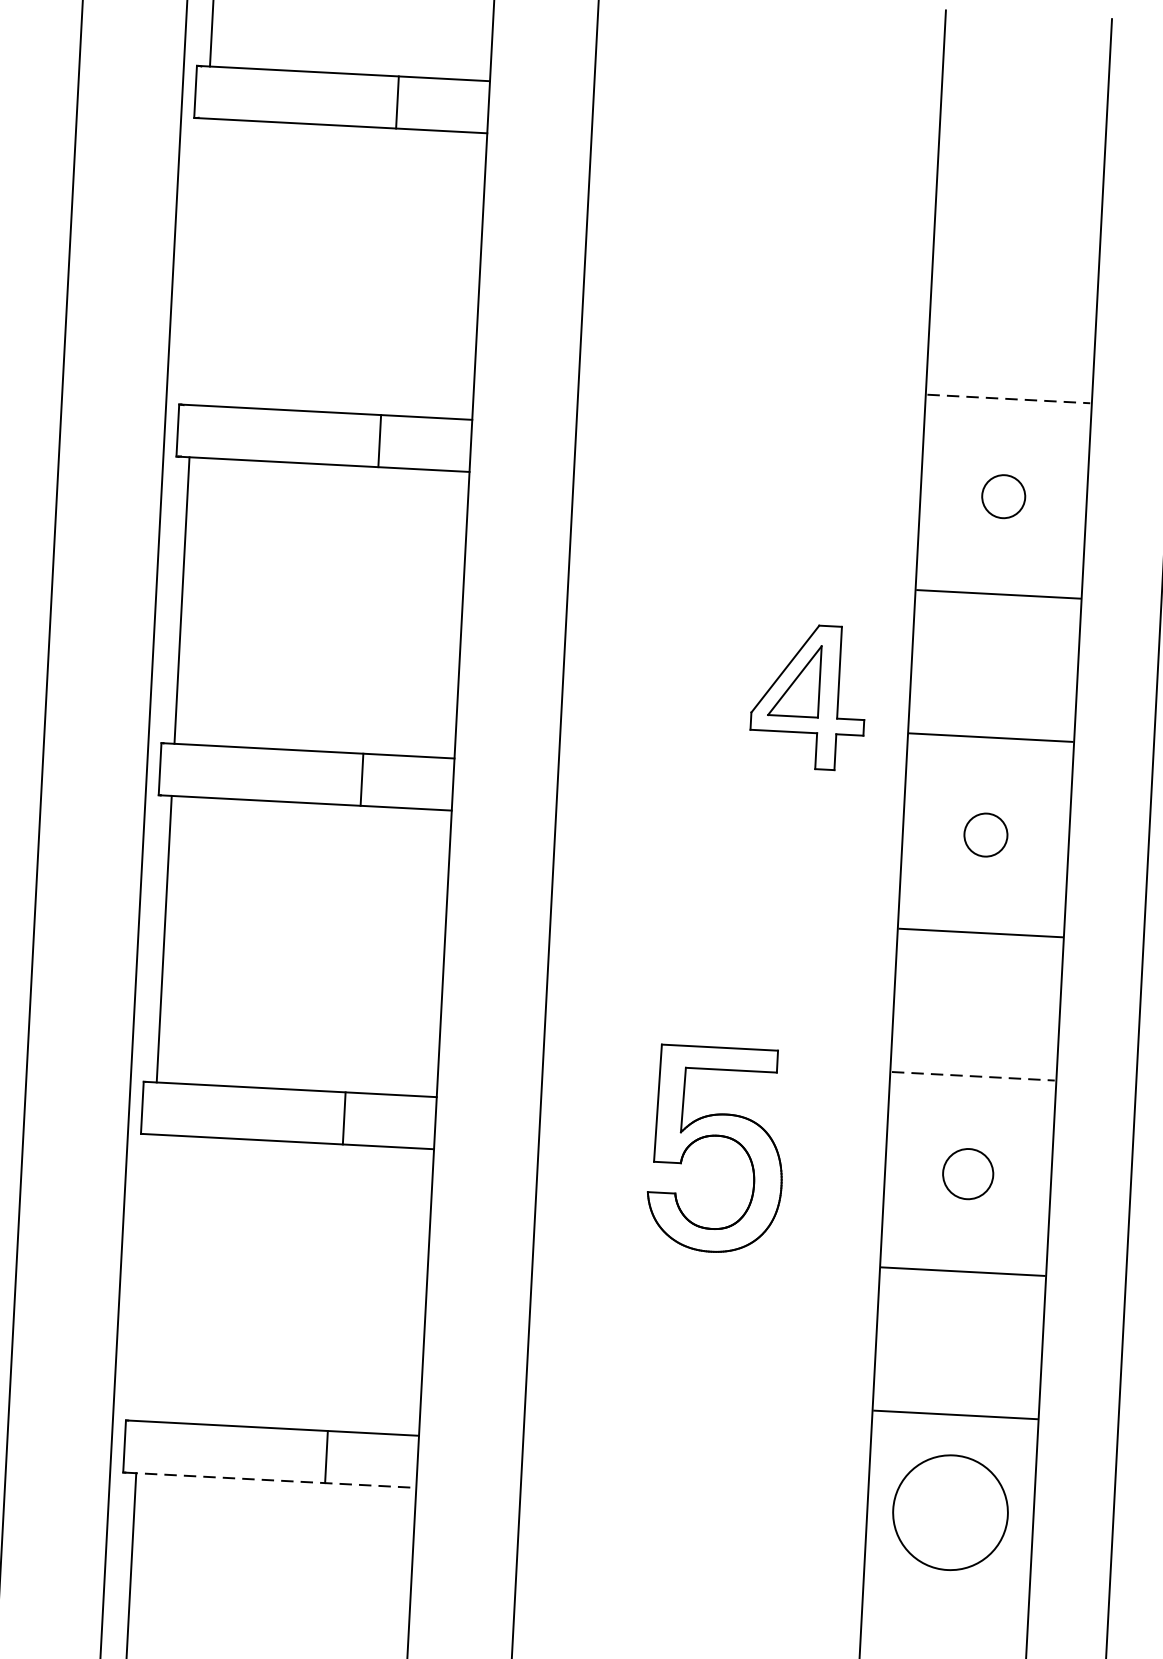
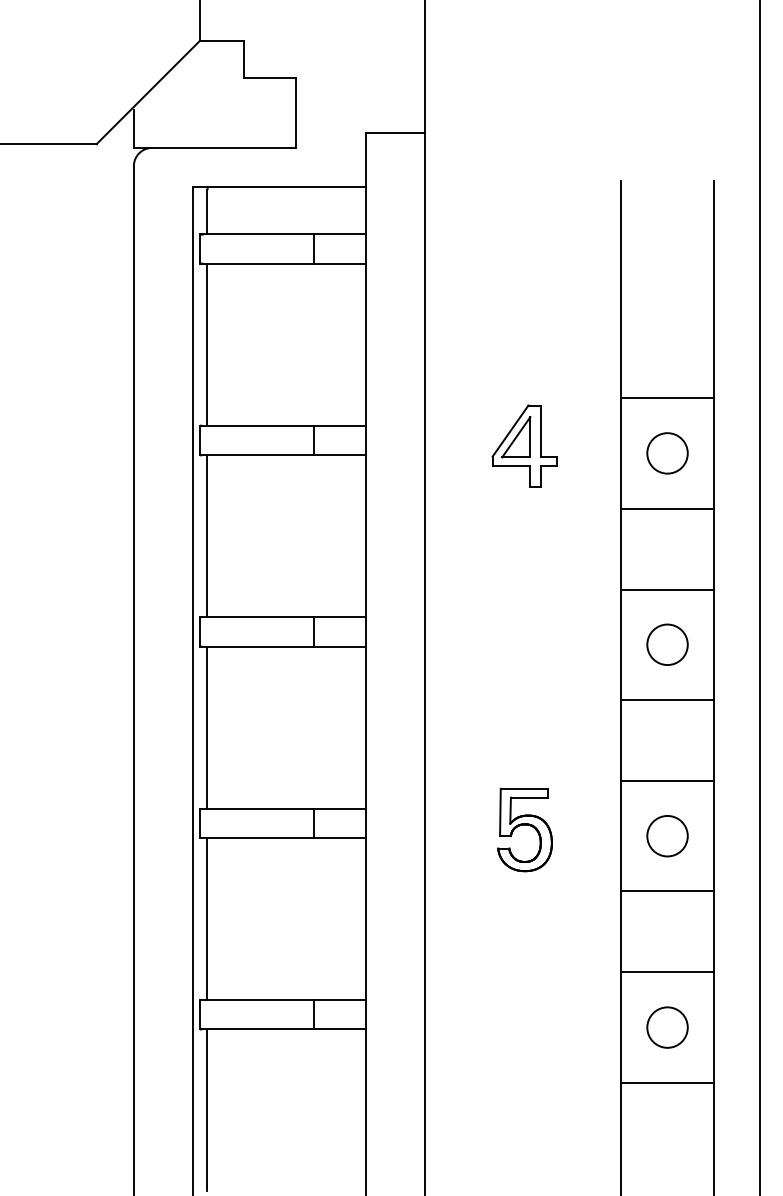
line: (199, 261) -> (207, 344), added
line: (1010, 399) -> (668, 398), dashed -> solid
circle: (1003, 496) -> (667, 453), size x1.67
part: (808, 695) -> (524, 445), moved
circle: (985, 834) -> (667, 644), size x1.67
line: (975, 1075) -> (668, 780), dashed -> solid
part: (715, 1148) -> (524, 829), size x0.71
circle: (968, 1174) -> (667, 836), size x1.43
line: (146, 1278) -> (207, 919), added
line: (272, 1480) -> (284, 1029), dashed -> solid
circle: (950, 1512) -> (667, 1027), size x0.62
line: (945, 1609) -> (667, 1082), added

